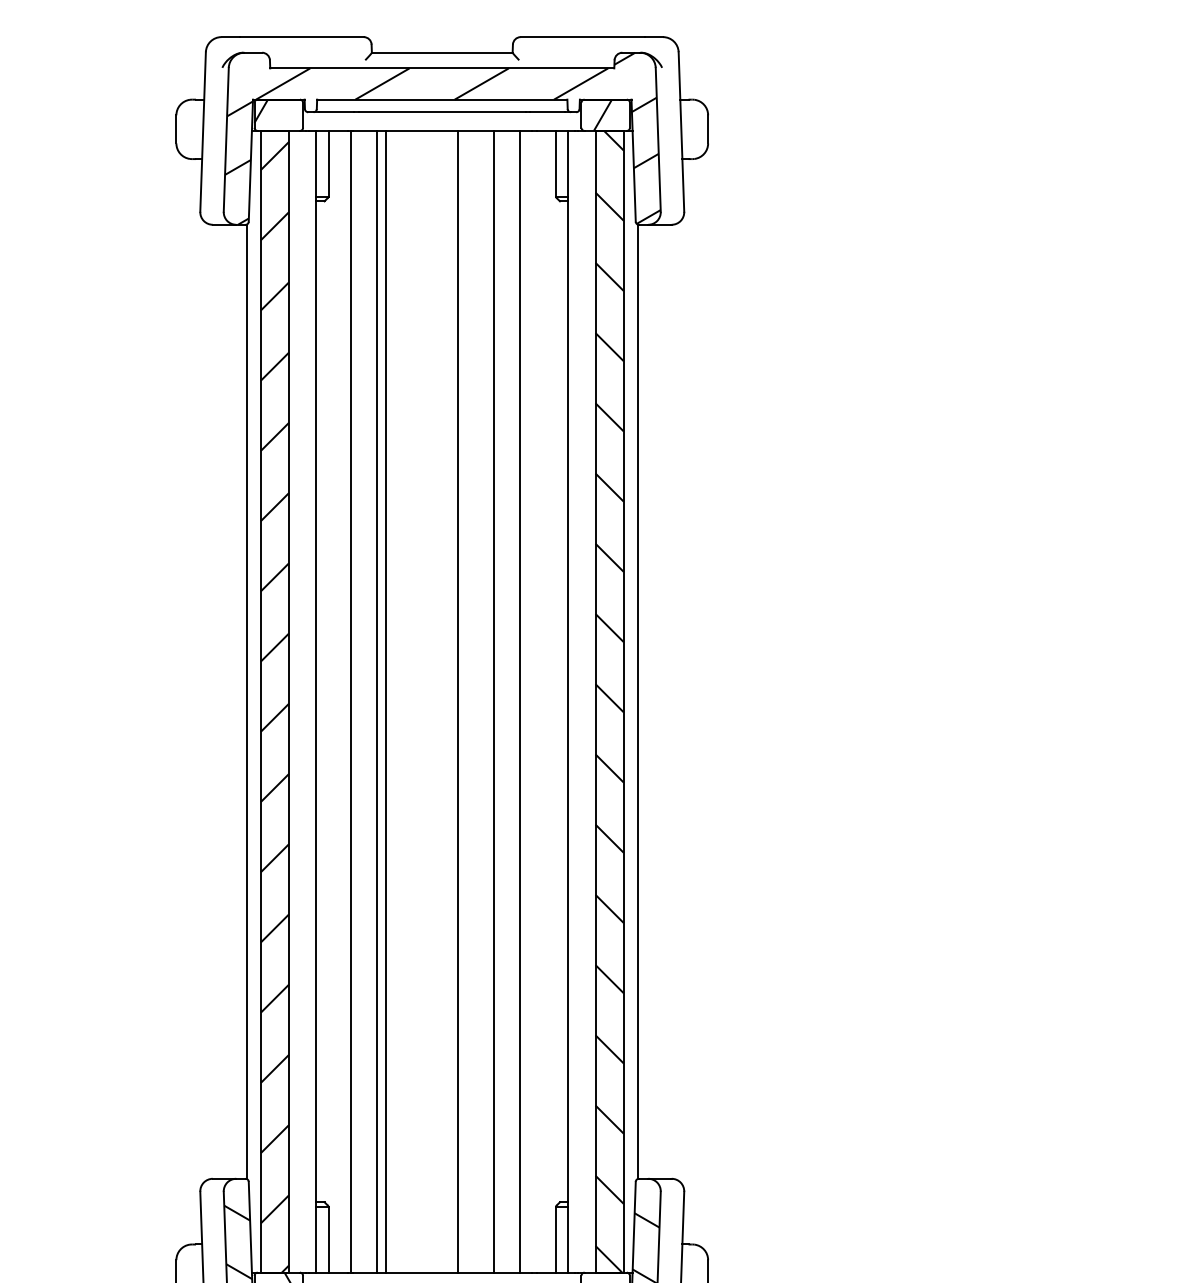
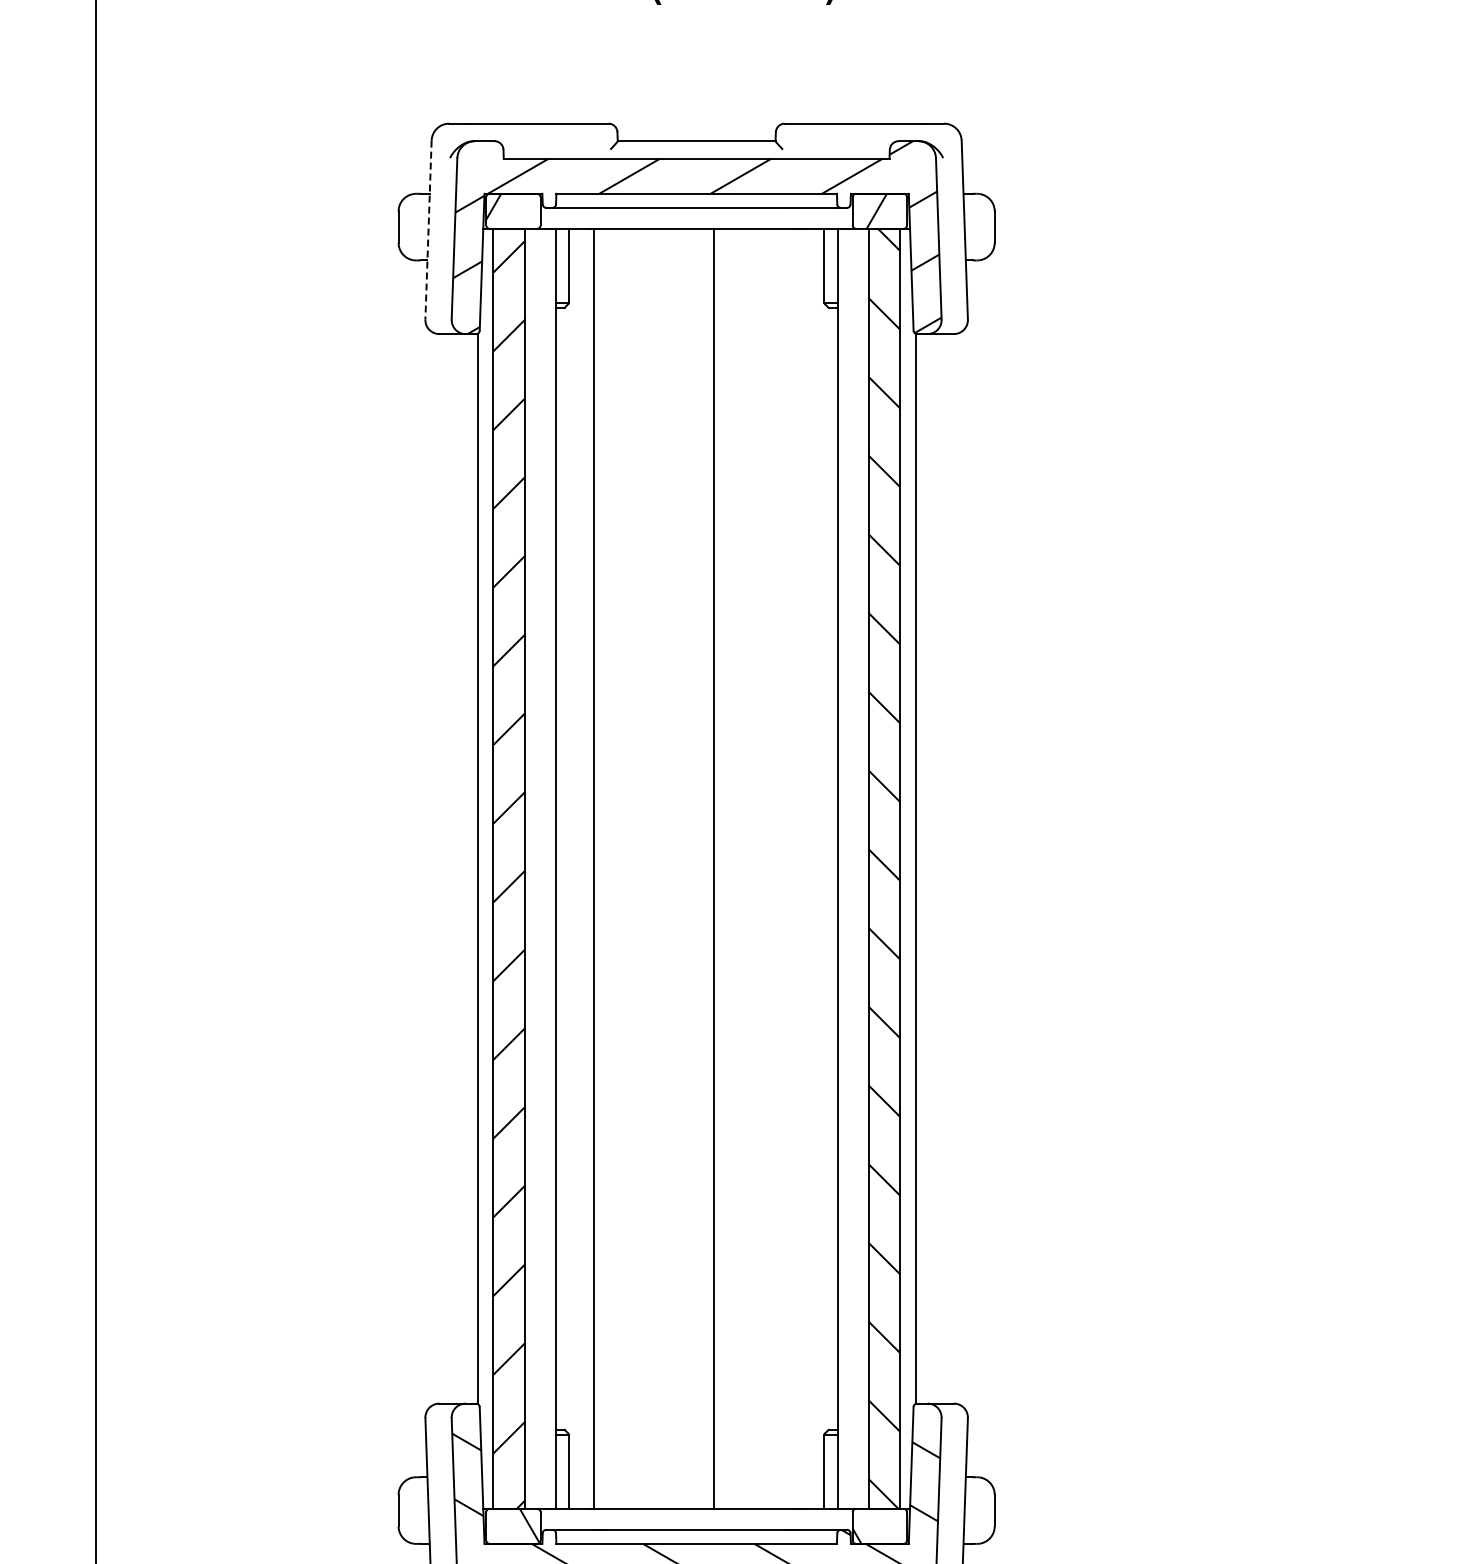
line: (203, 132) -> (428, 230), solid -> dashed
line: (377, 701) -> (623, 868), removed
line: (385, 701) -> (633, 868), removed
line: (493, 701) -> (754, 868), removed
line: (520, 701) -> (784, 868), removed

